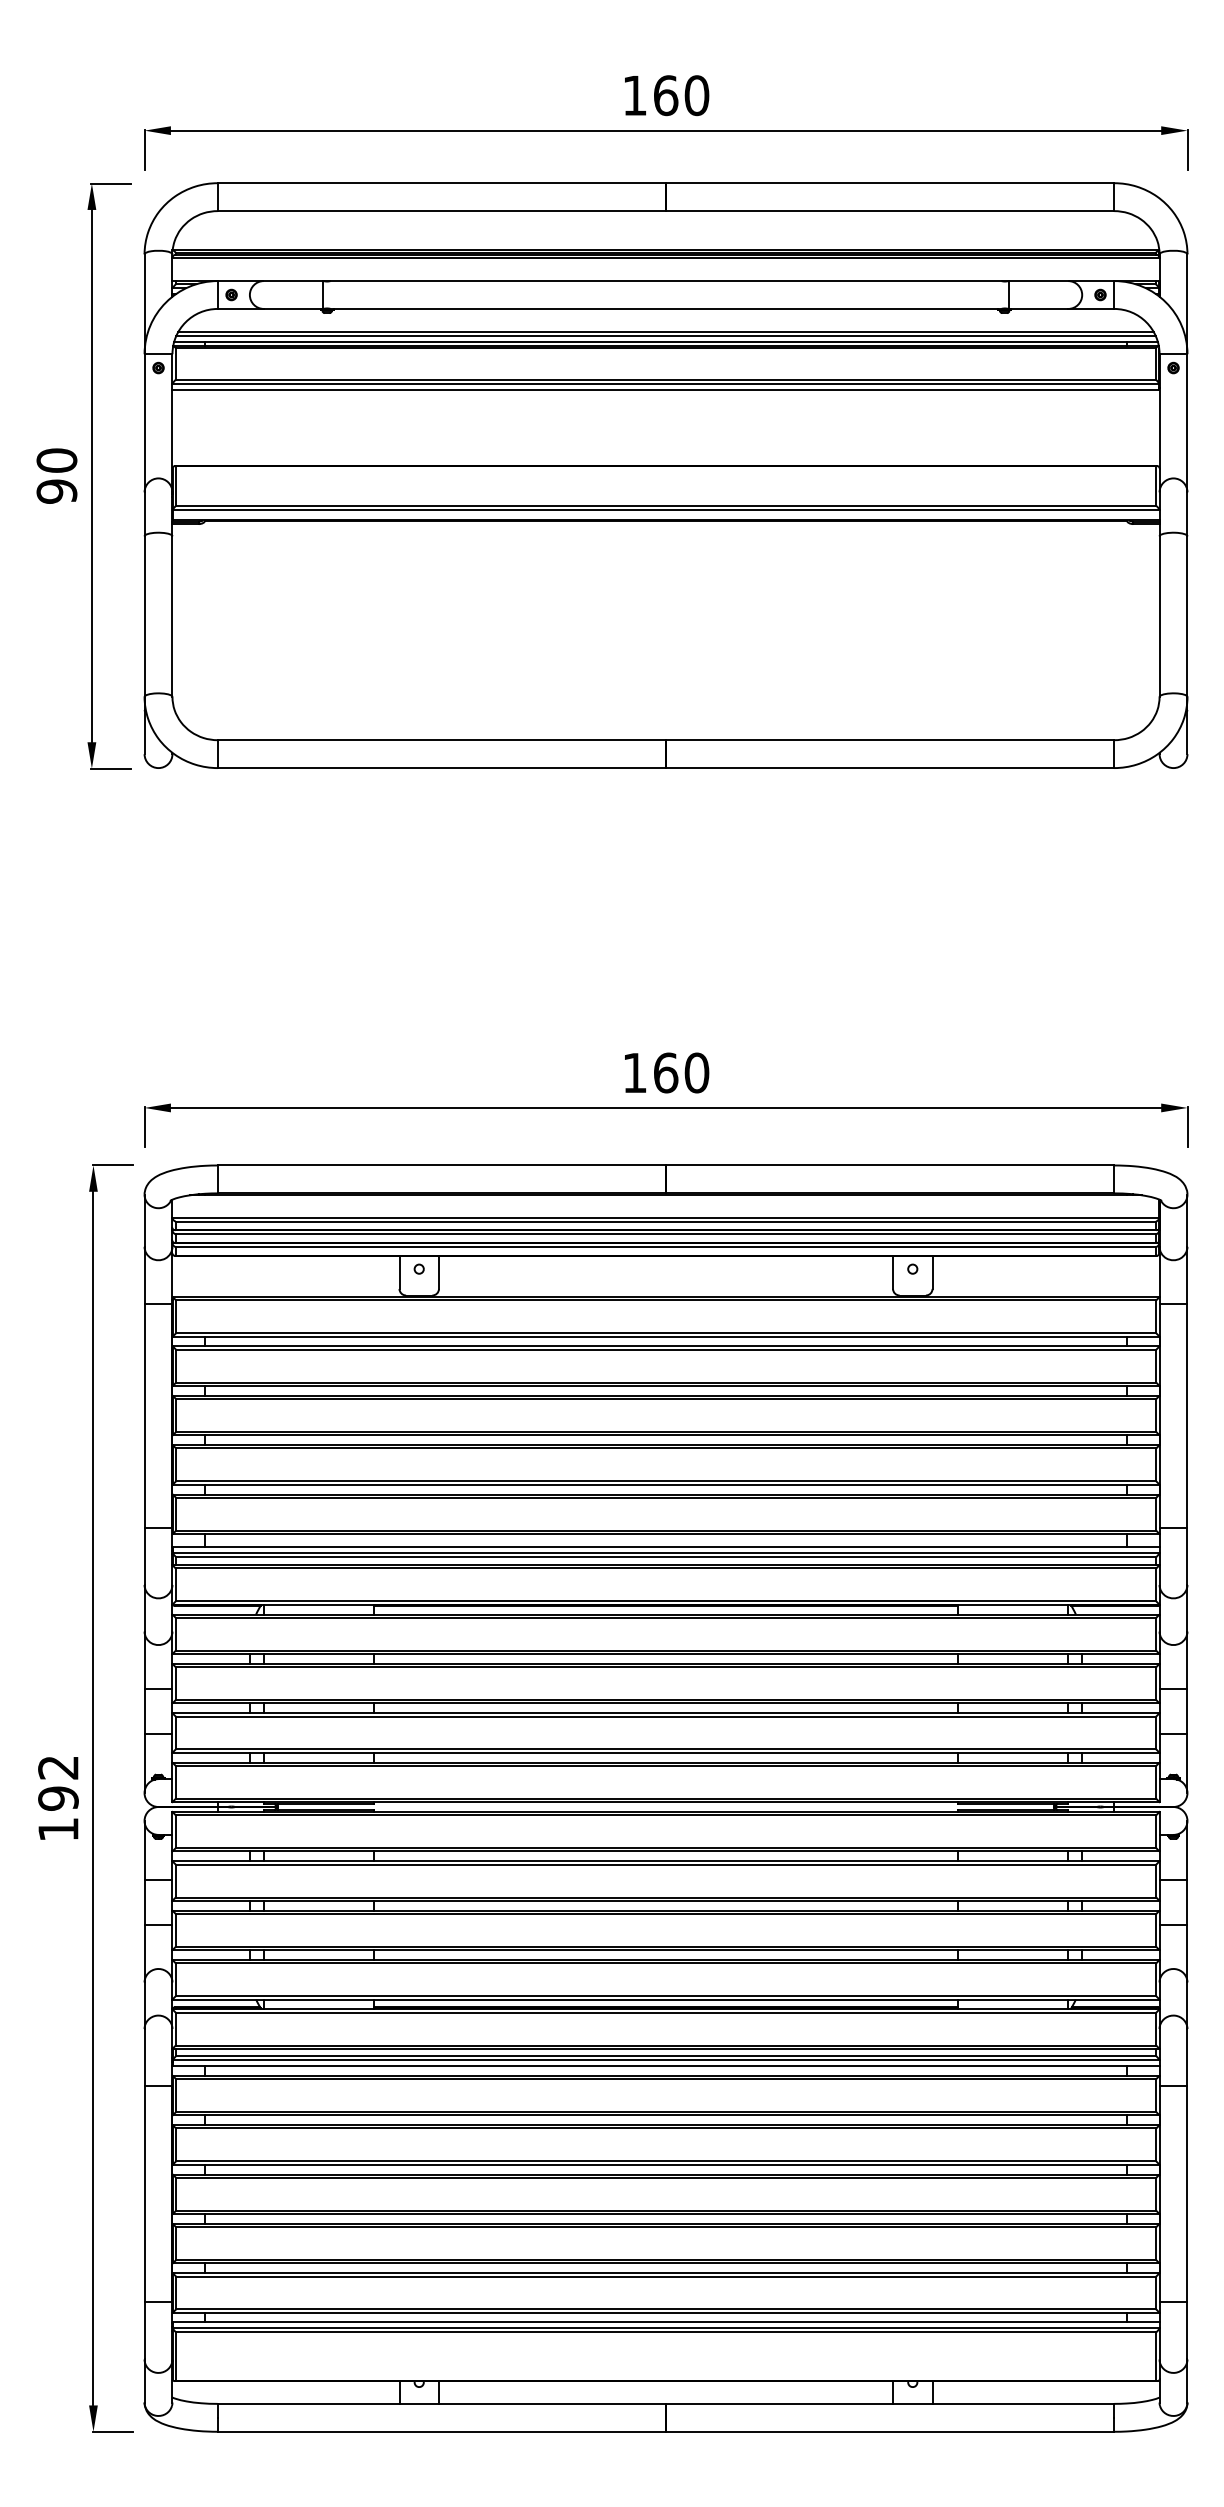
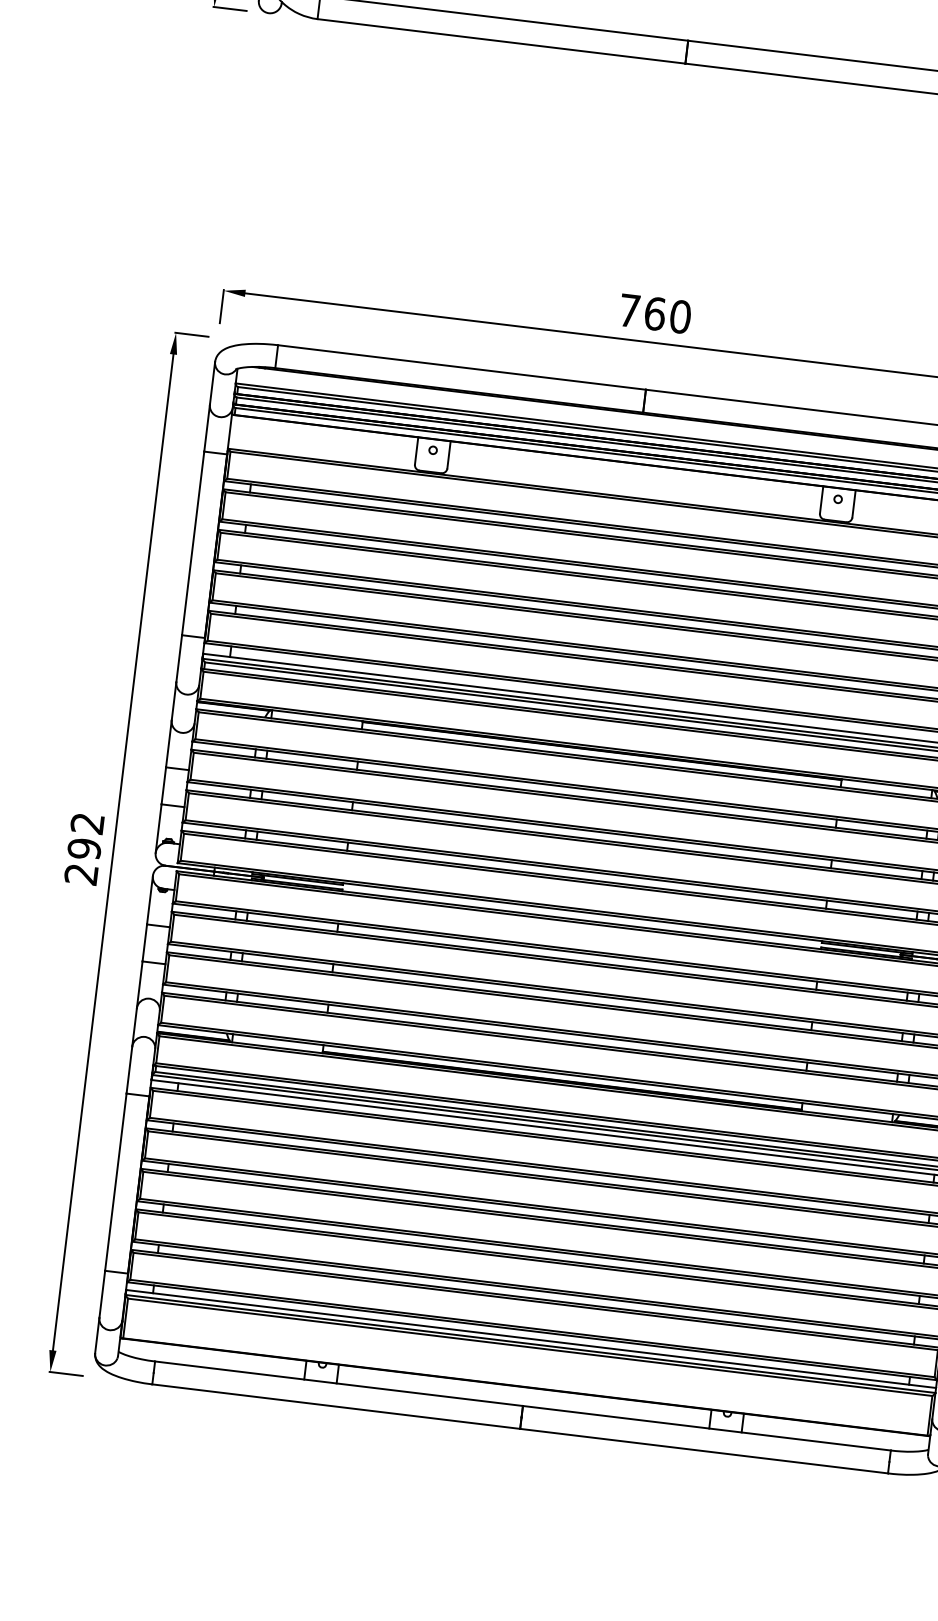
text: (634, 1072) -> (629, 310), 160 -> 760
text: (58, 1829) -> (81, 874), 192 -> 292

